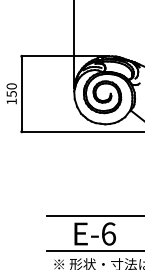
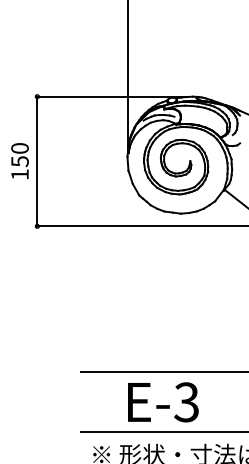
text: (108, 233) -> (186, 401), E-6 -> E-3

